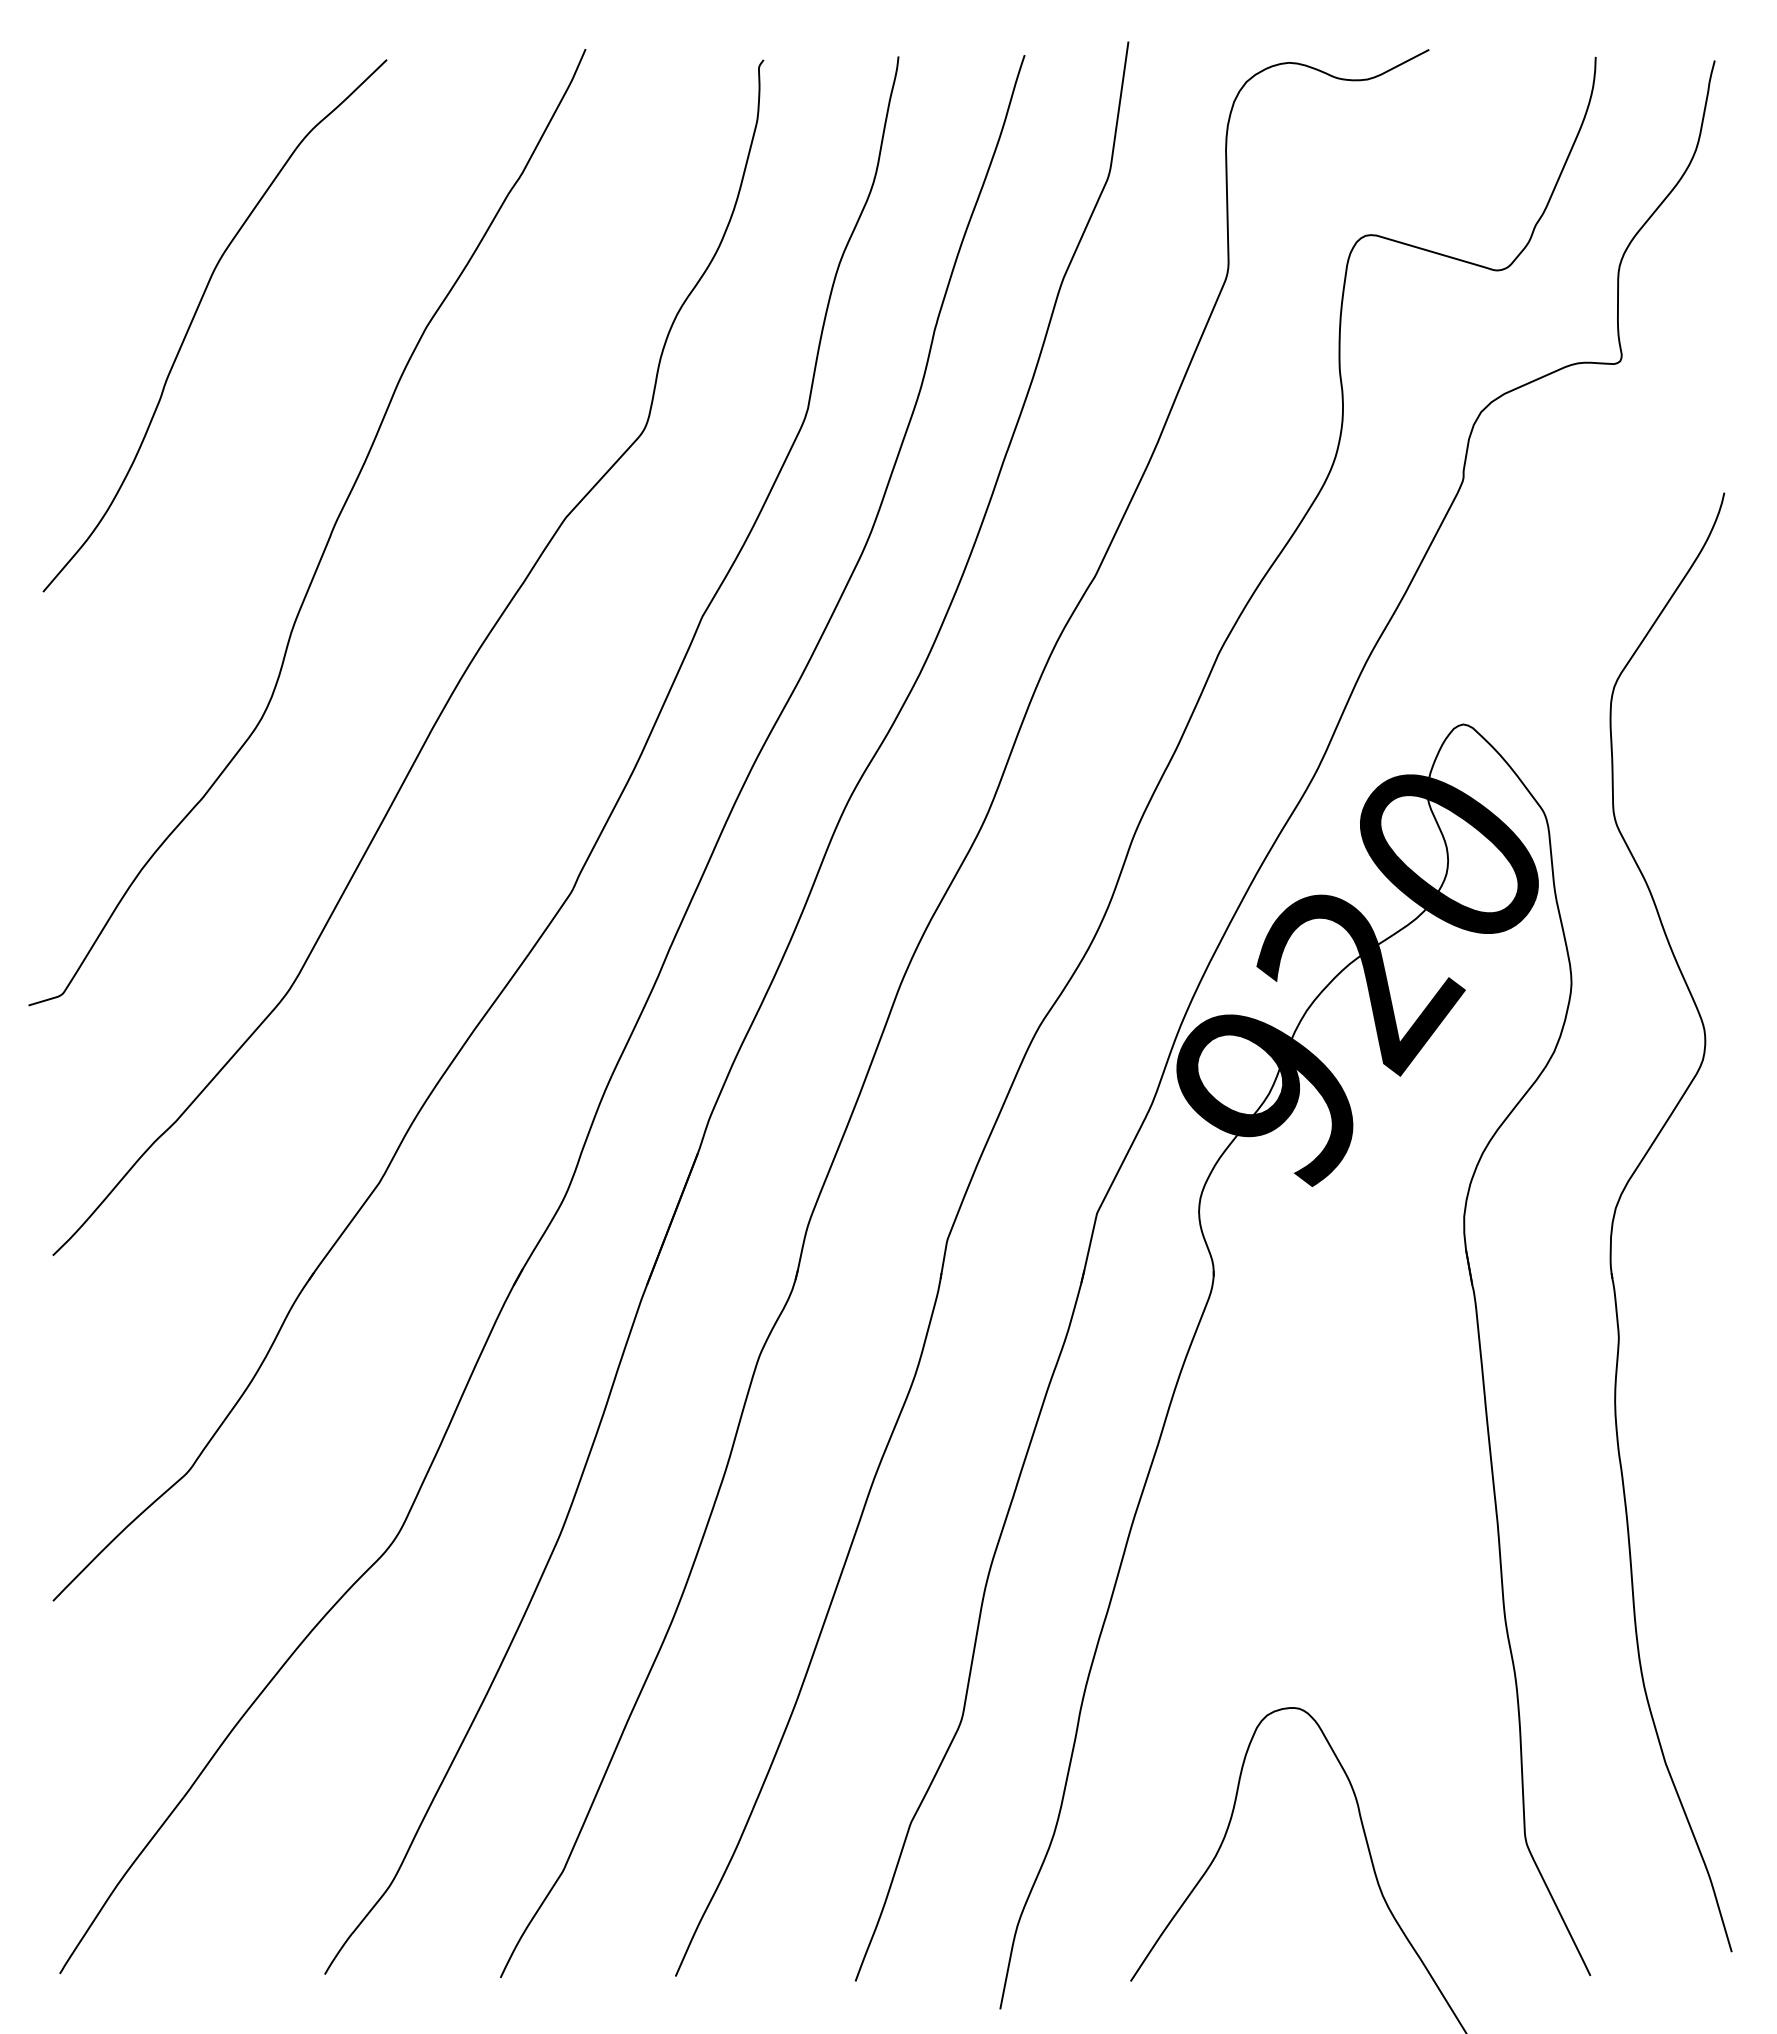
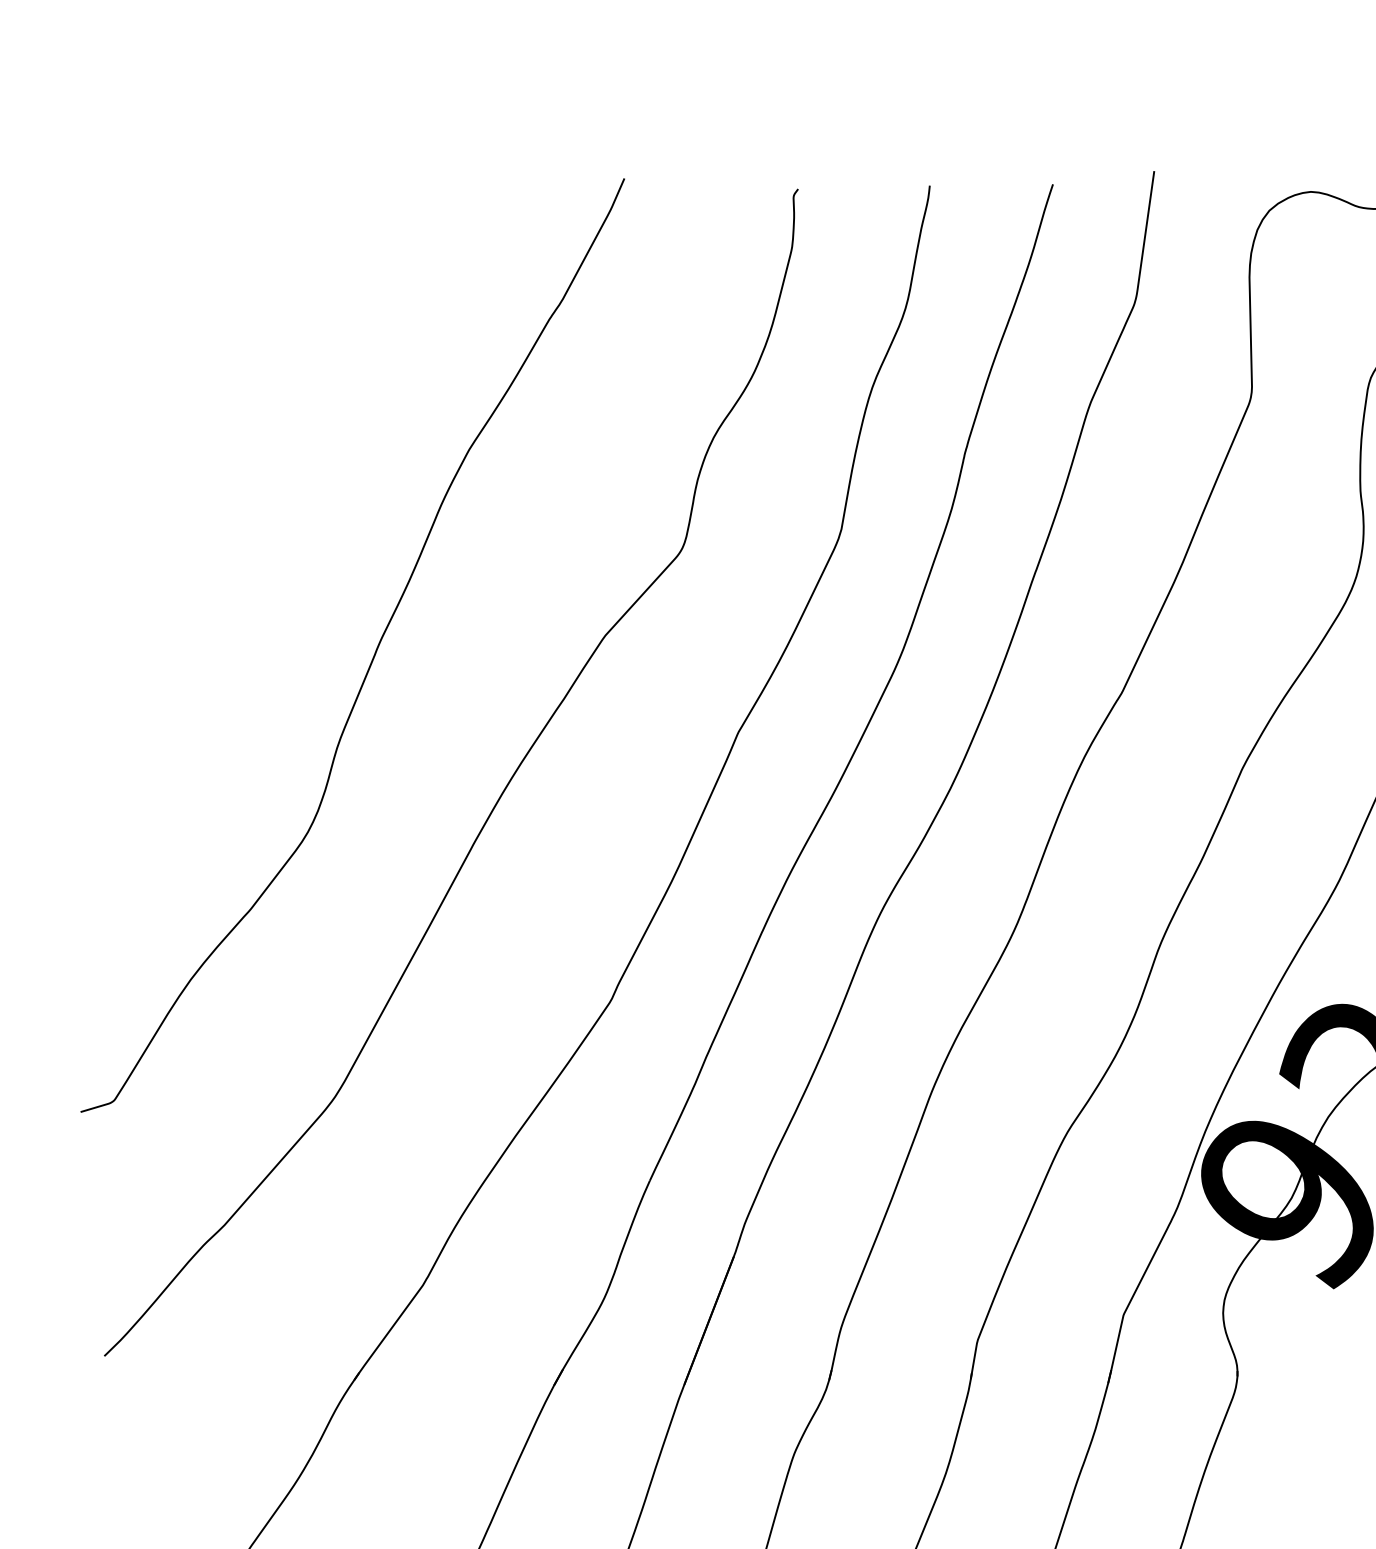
curve: (194, 318) -> (242, 441), removed

